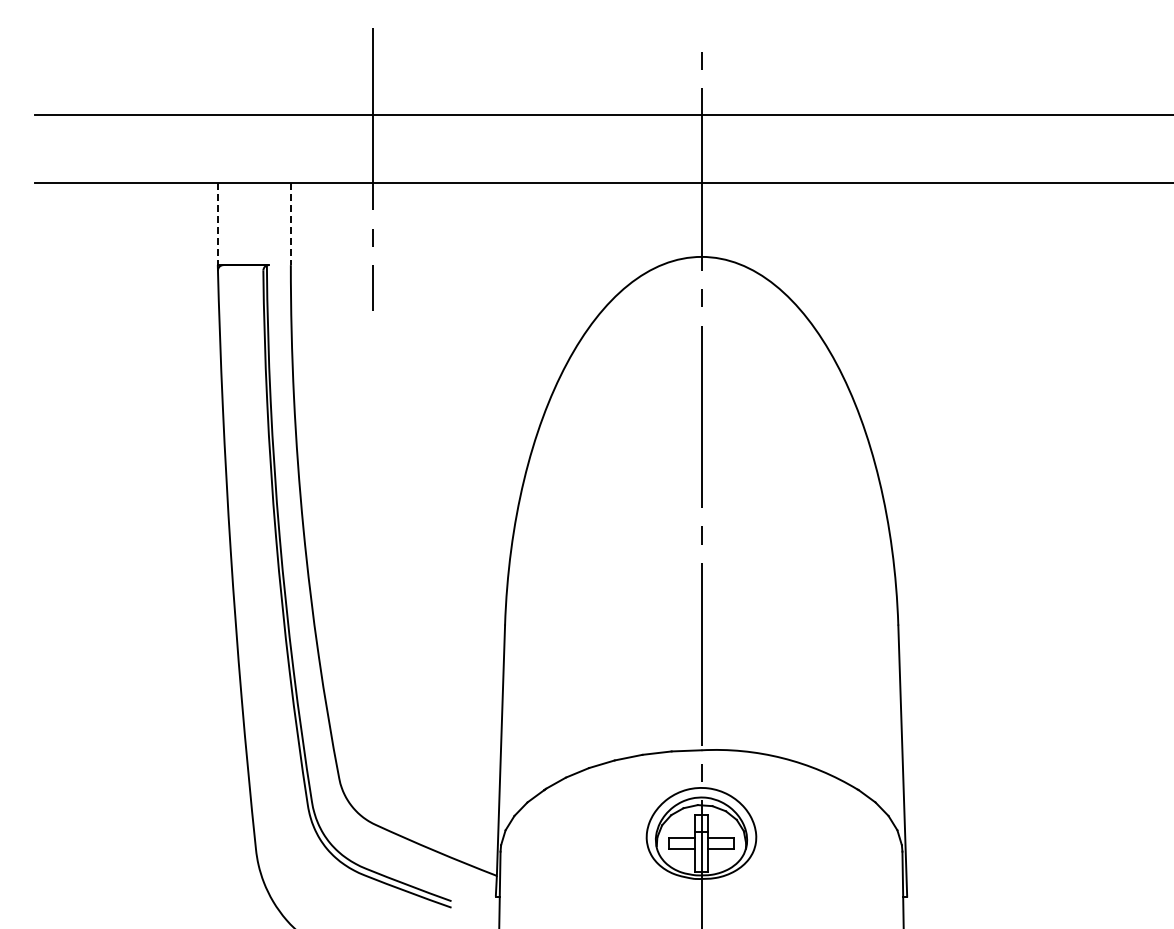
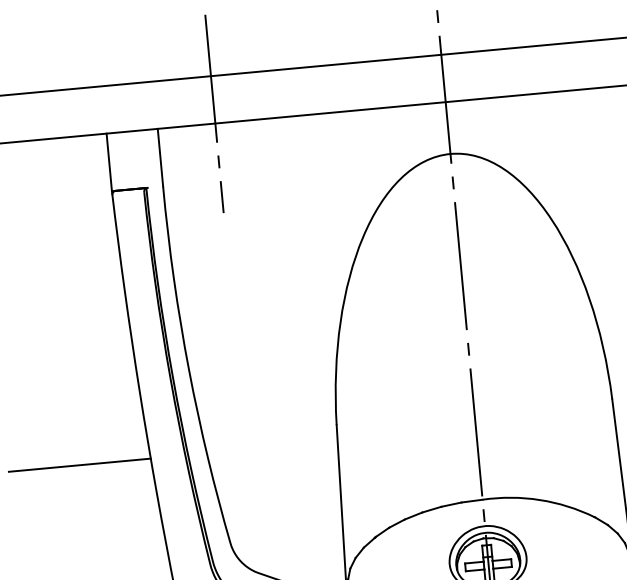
line: (217, 224) -> (109, 162), dashed -> solid
line: (290, 224) -> (160, 158), dashed -> solid
line: (136, 648) -> (79, 465), added

